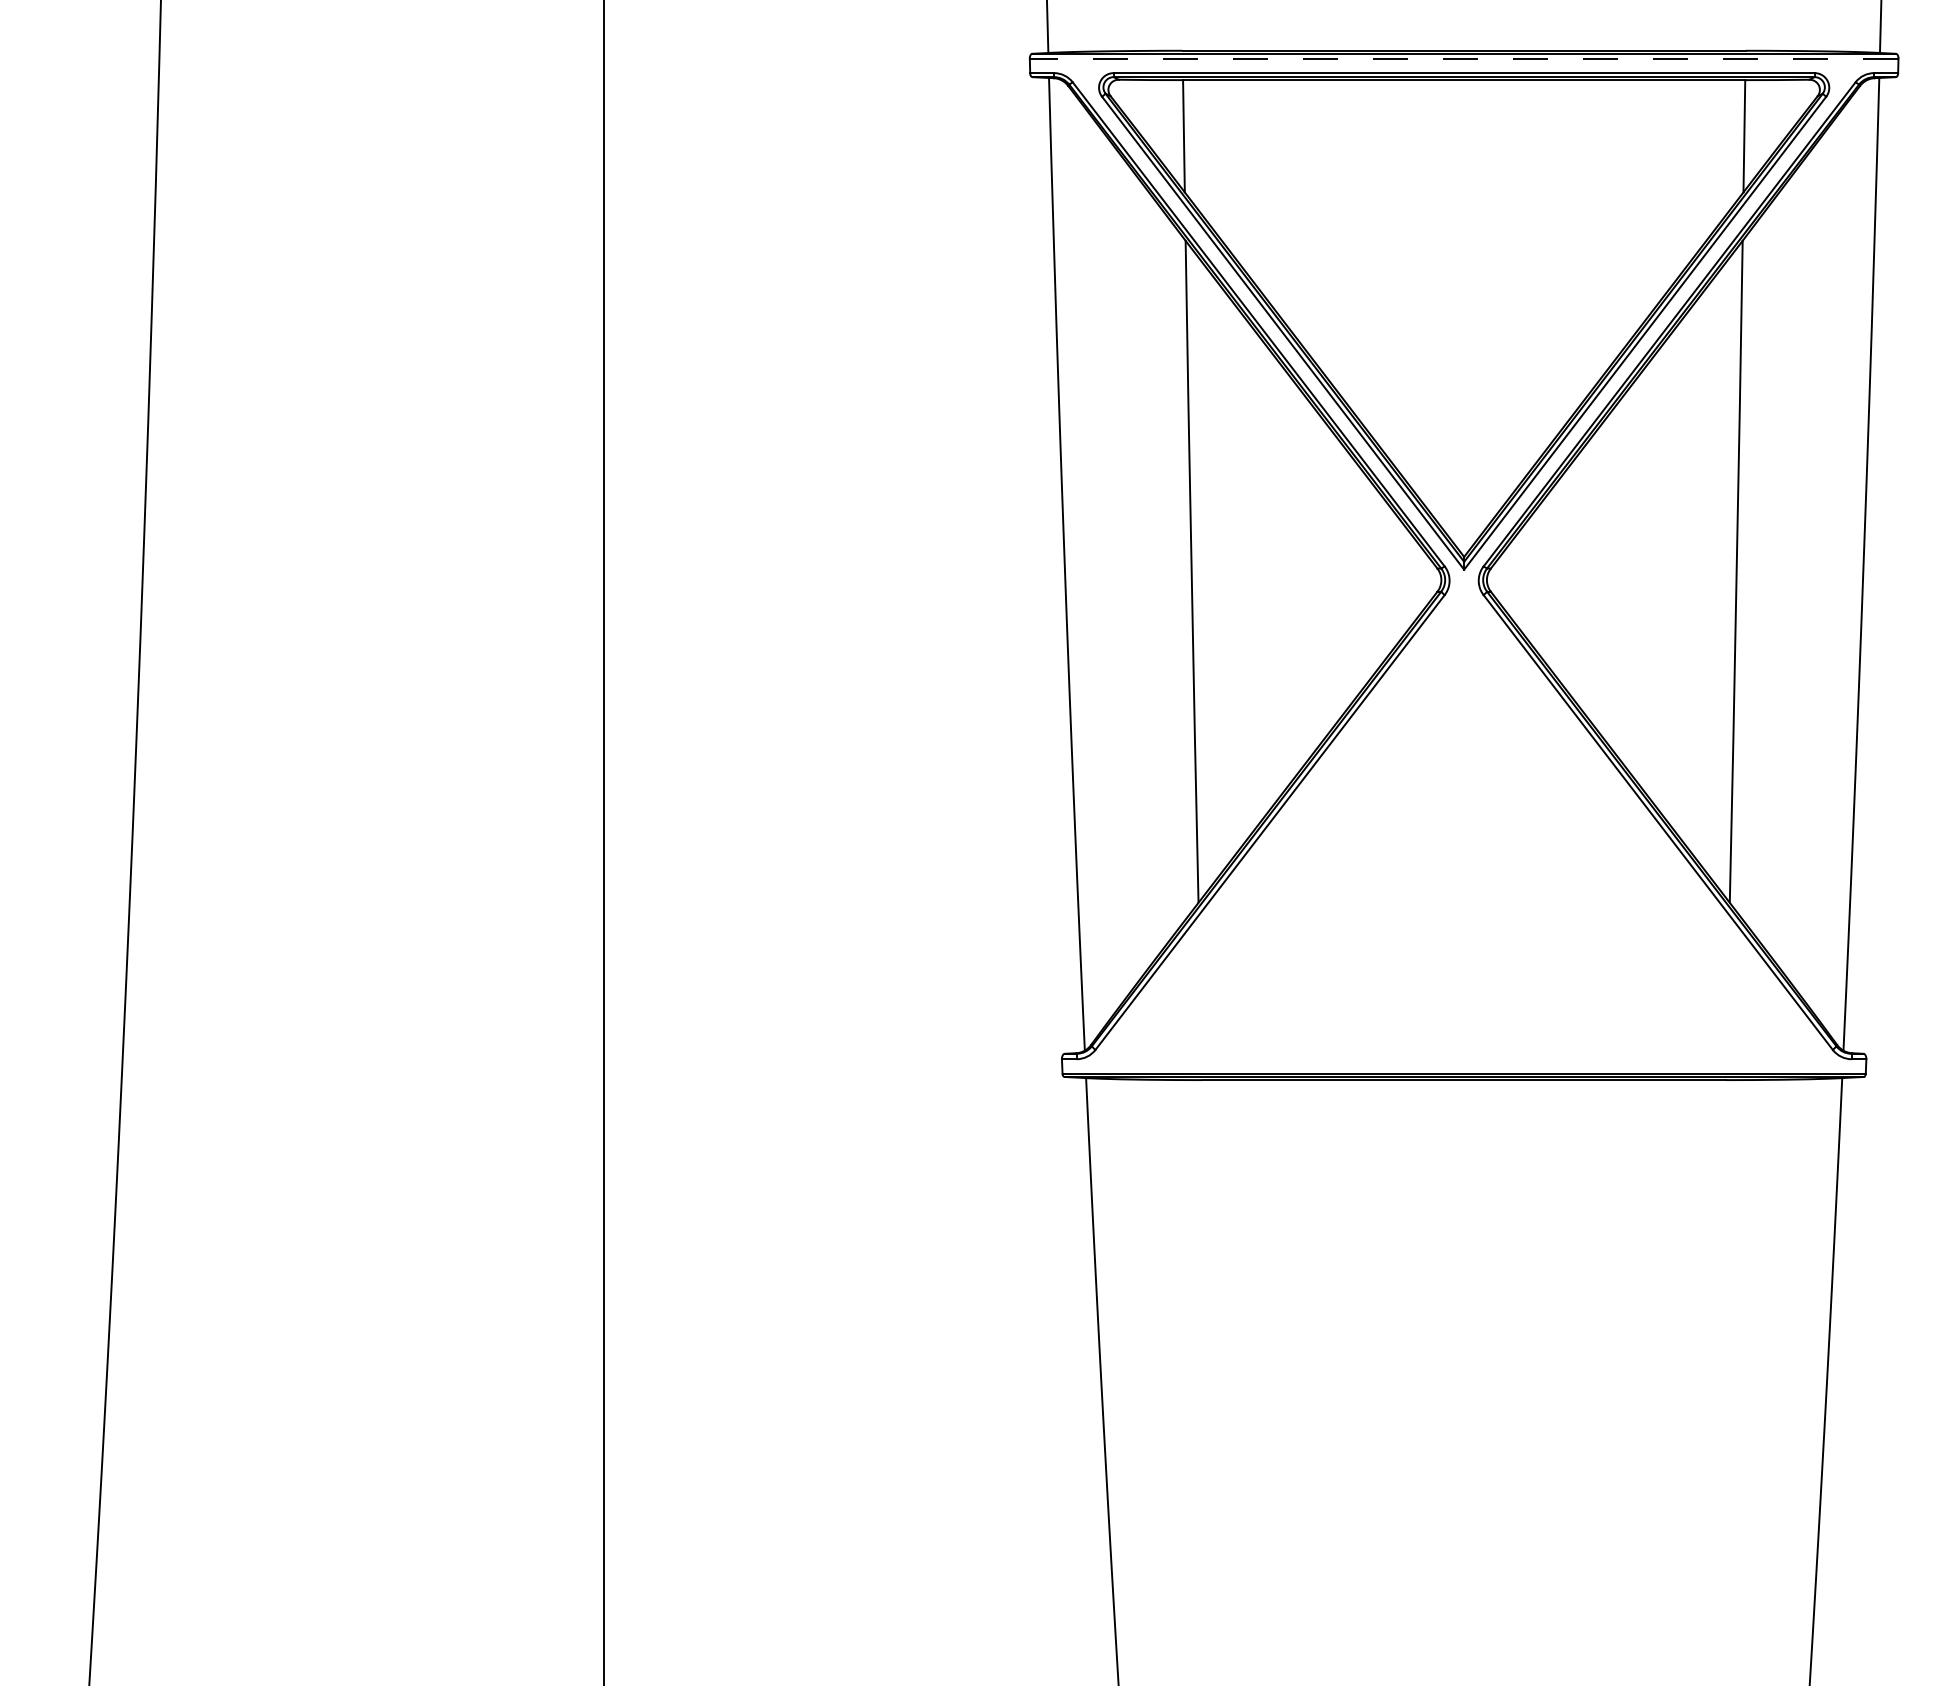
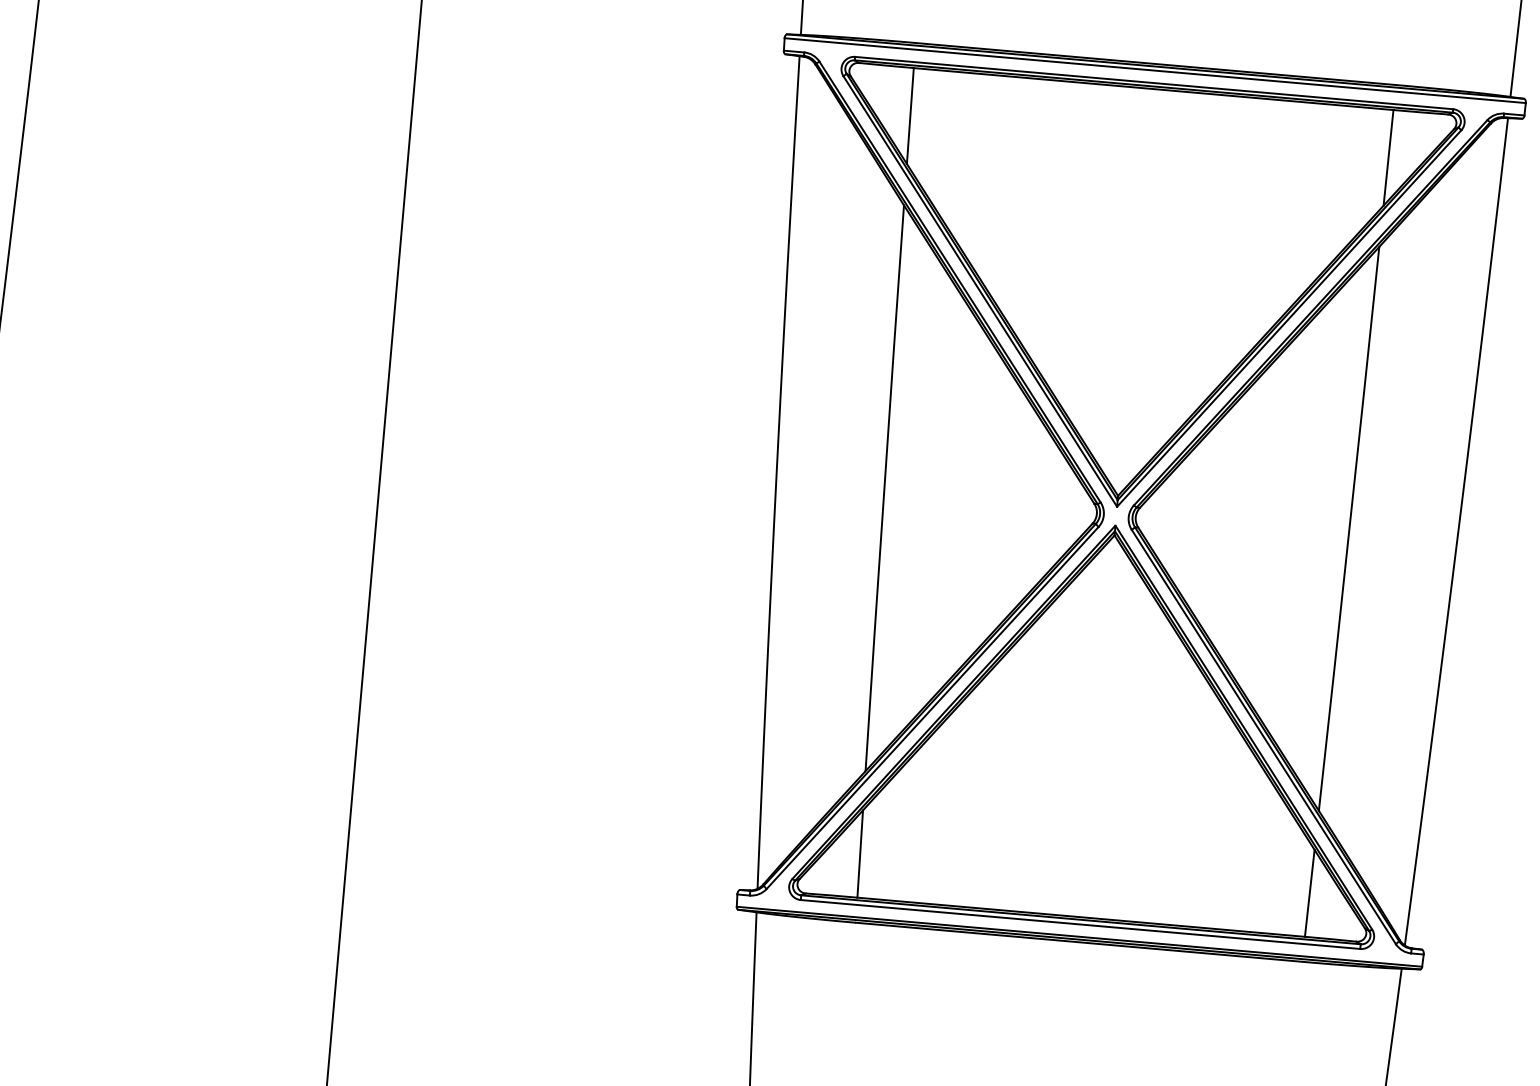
line: (1463, 58) -> (1154, 70), dashed -> solid
part: (1463, 825) -> (1097, 724), added

